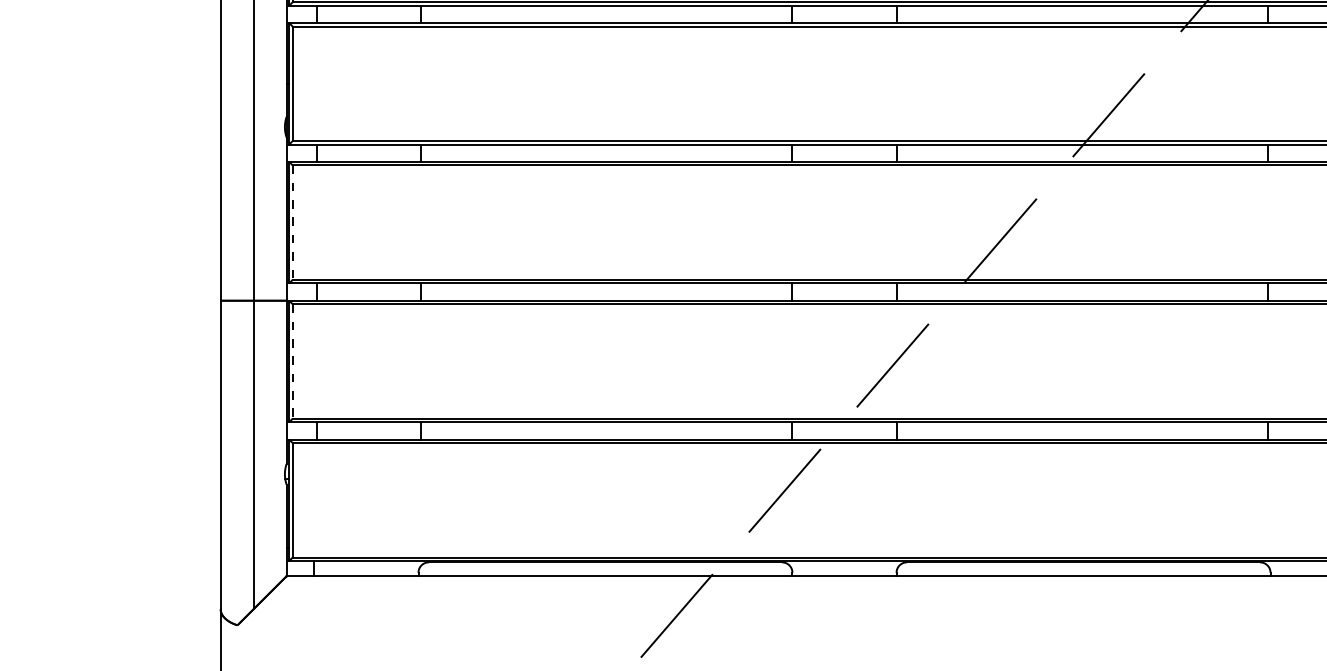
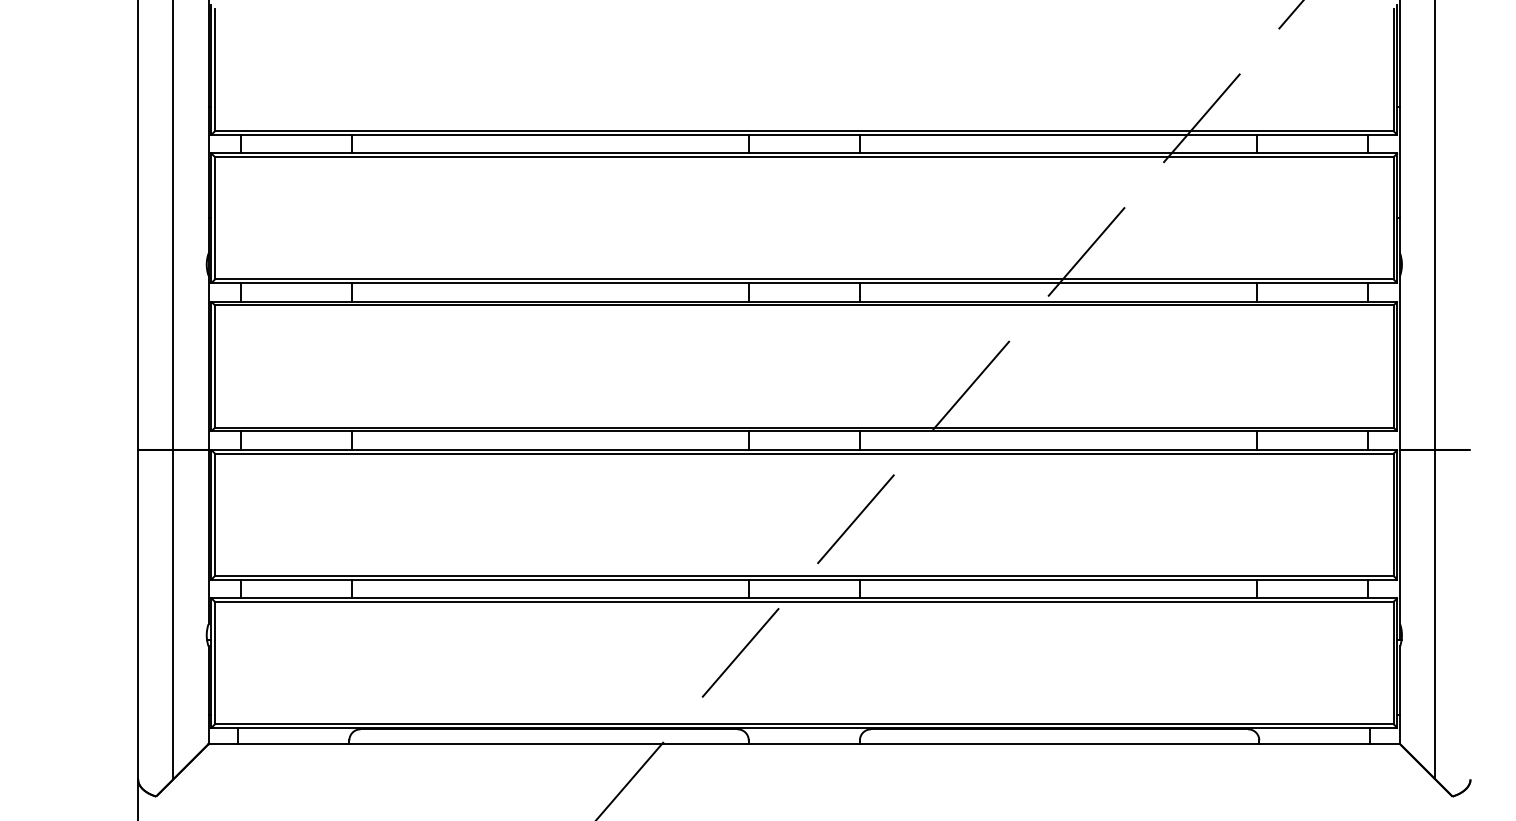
line: (293, 223) -> (215, 367), dashed -> solid
line: (293, 362) -> (215, 515), dashed -> solid

